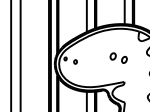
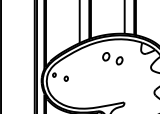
part: (118, 57) -> (112, 57), moved

